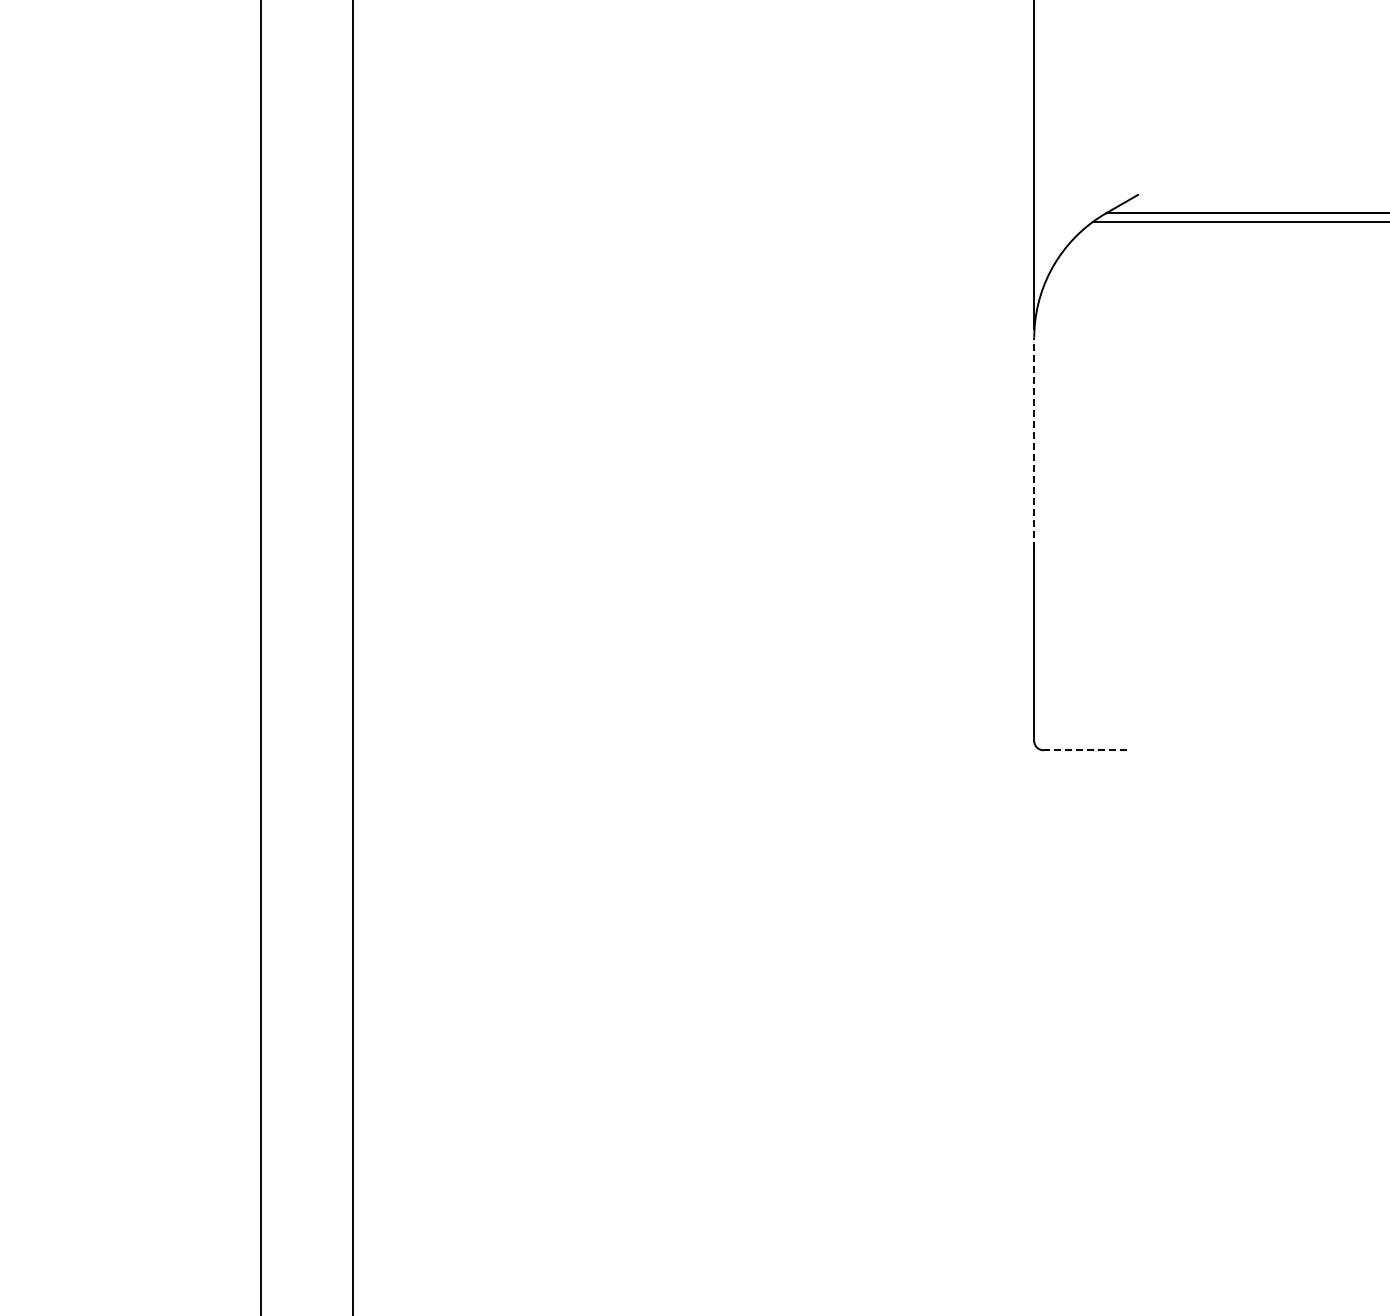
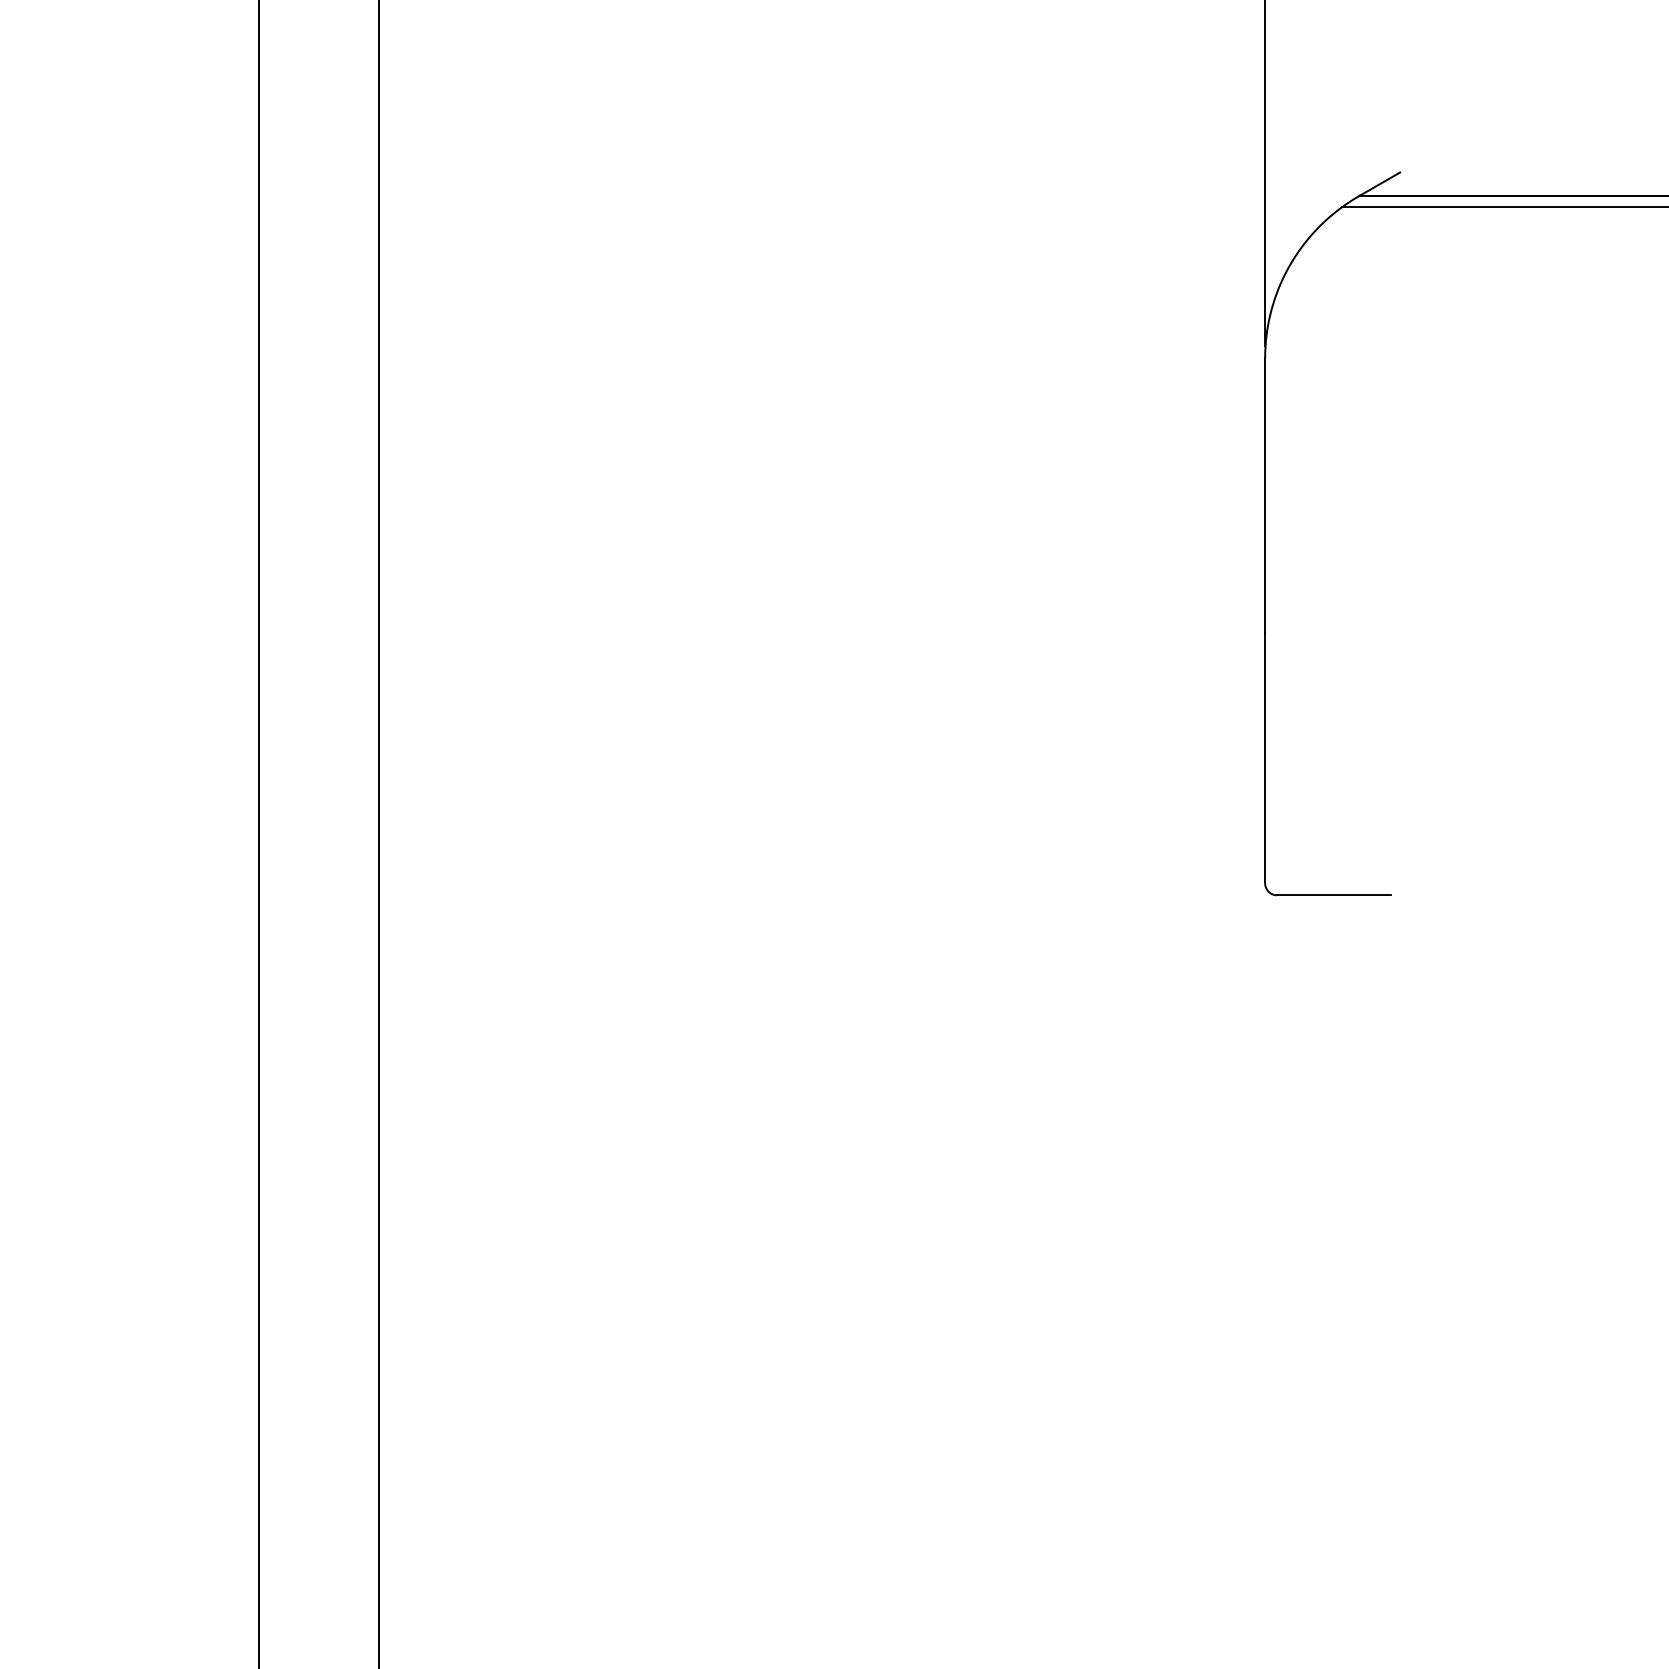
line: (1034, 443) -> (1265, 496), dashed -> solid
line: (1087, 750) -> (1334, 895), dashed -> solid

